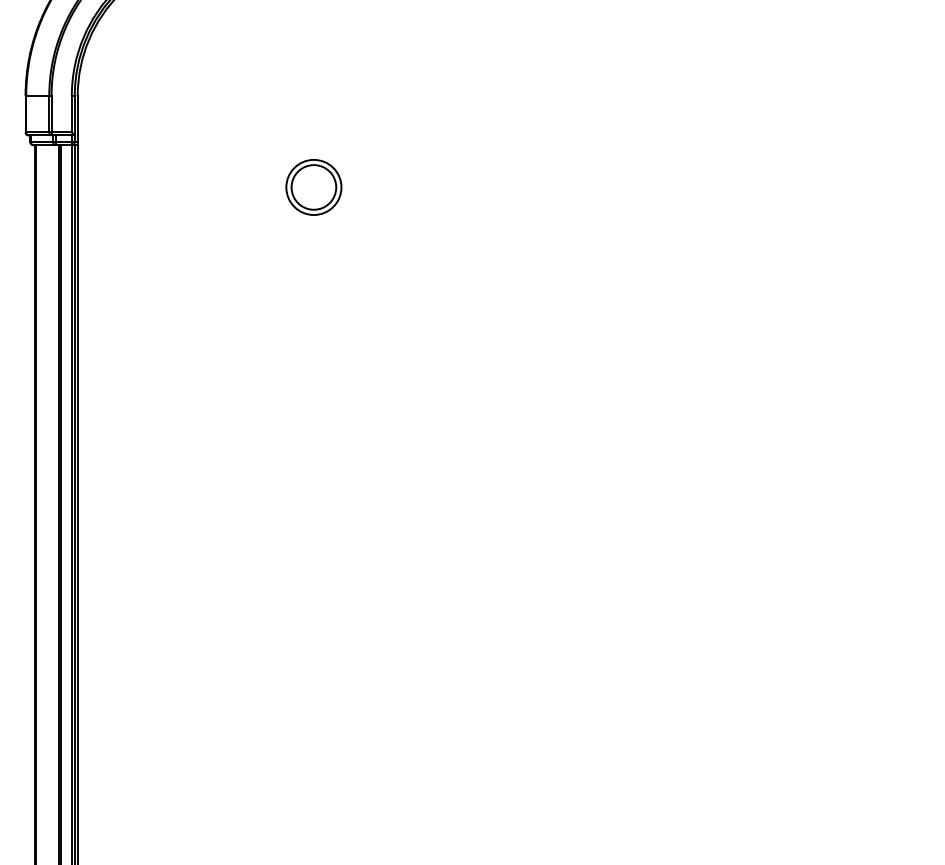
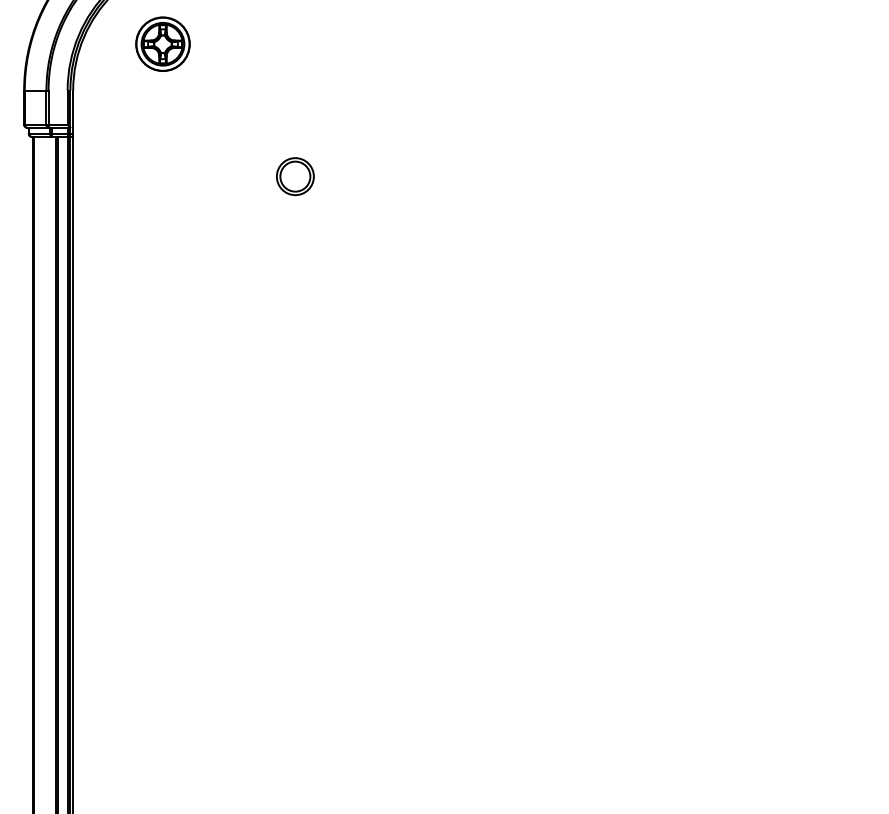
part: (172, 46) -> (162, 43), added
part: (314, 187) -> (295, 176), size x0.71

